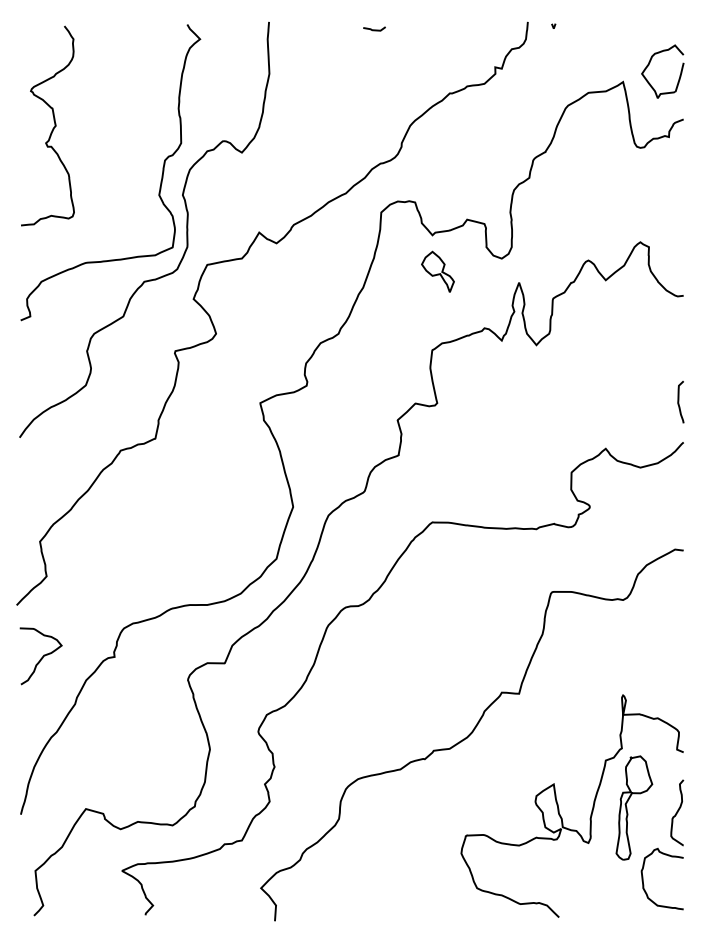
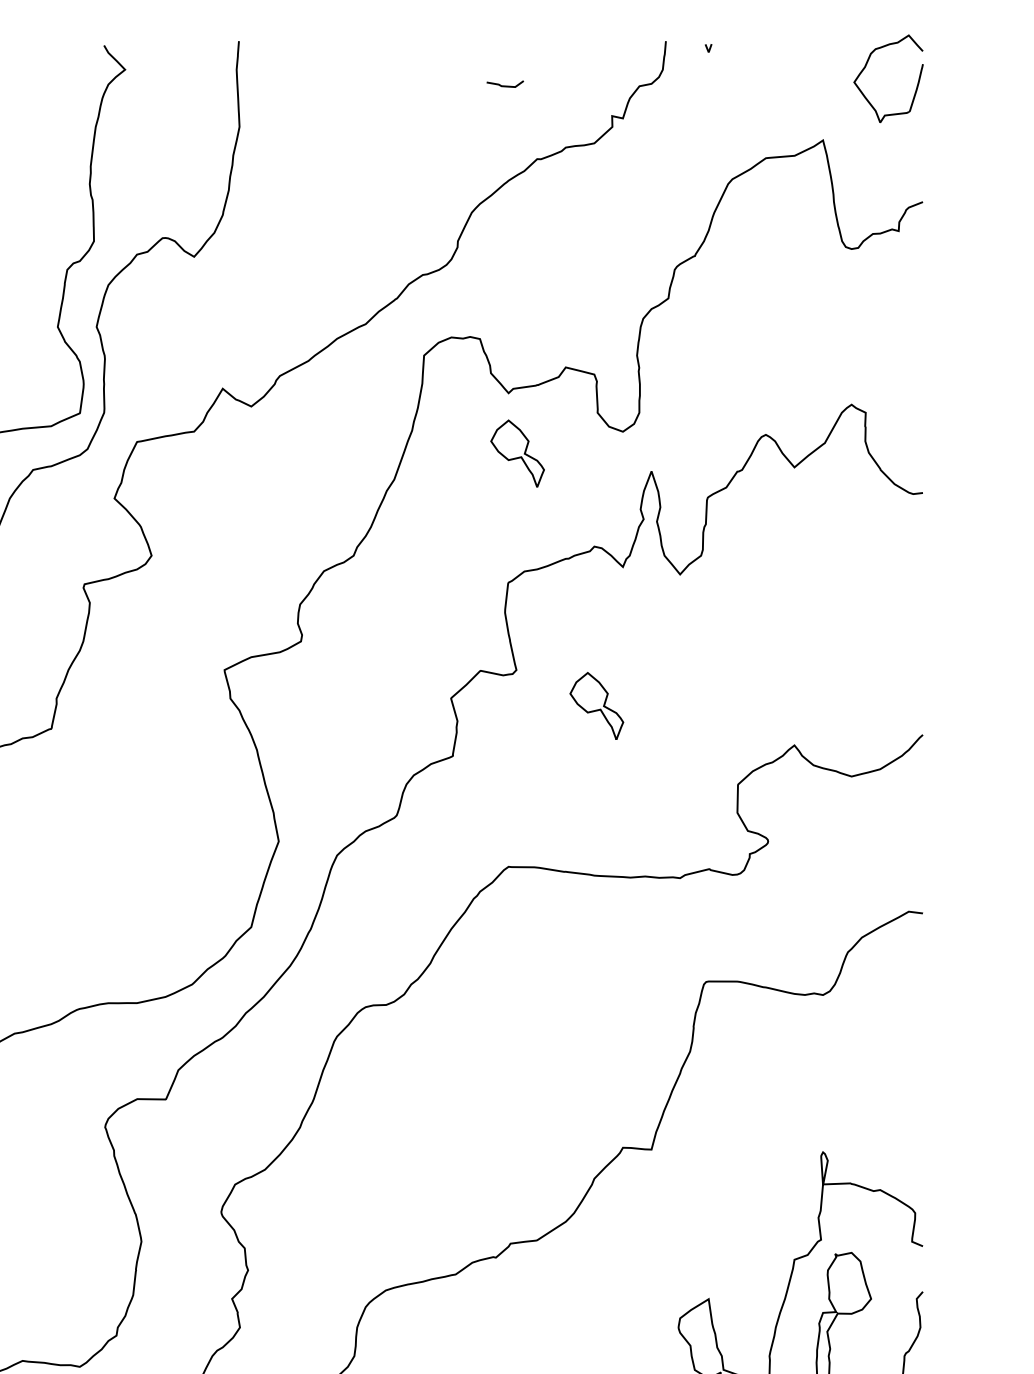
line: (374, 29) -> (505, 85), moved
part: (649, 65) -> (866, 68), moved
curve: (679, 402) -> (916, 669), removed
part: (485, 424) -> (596, 705), added

